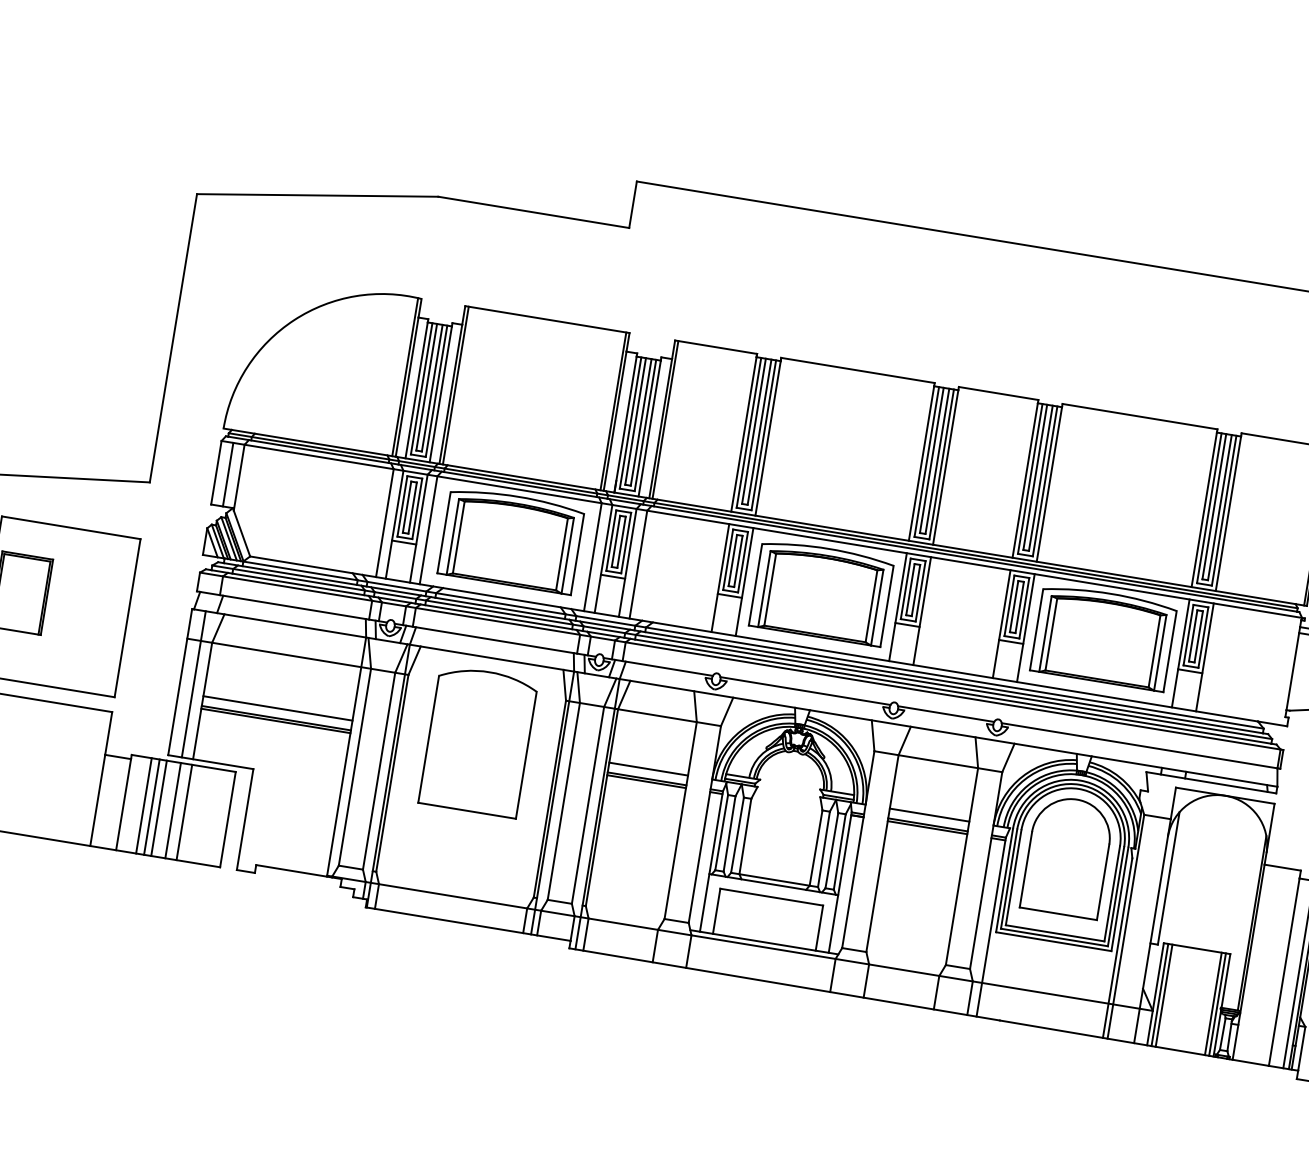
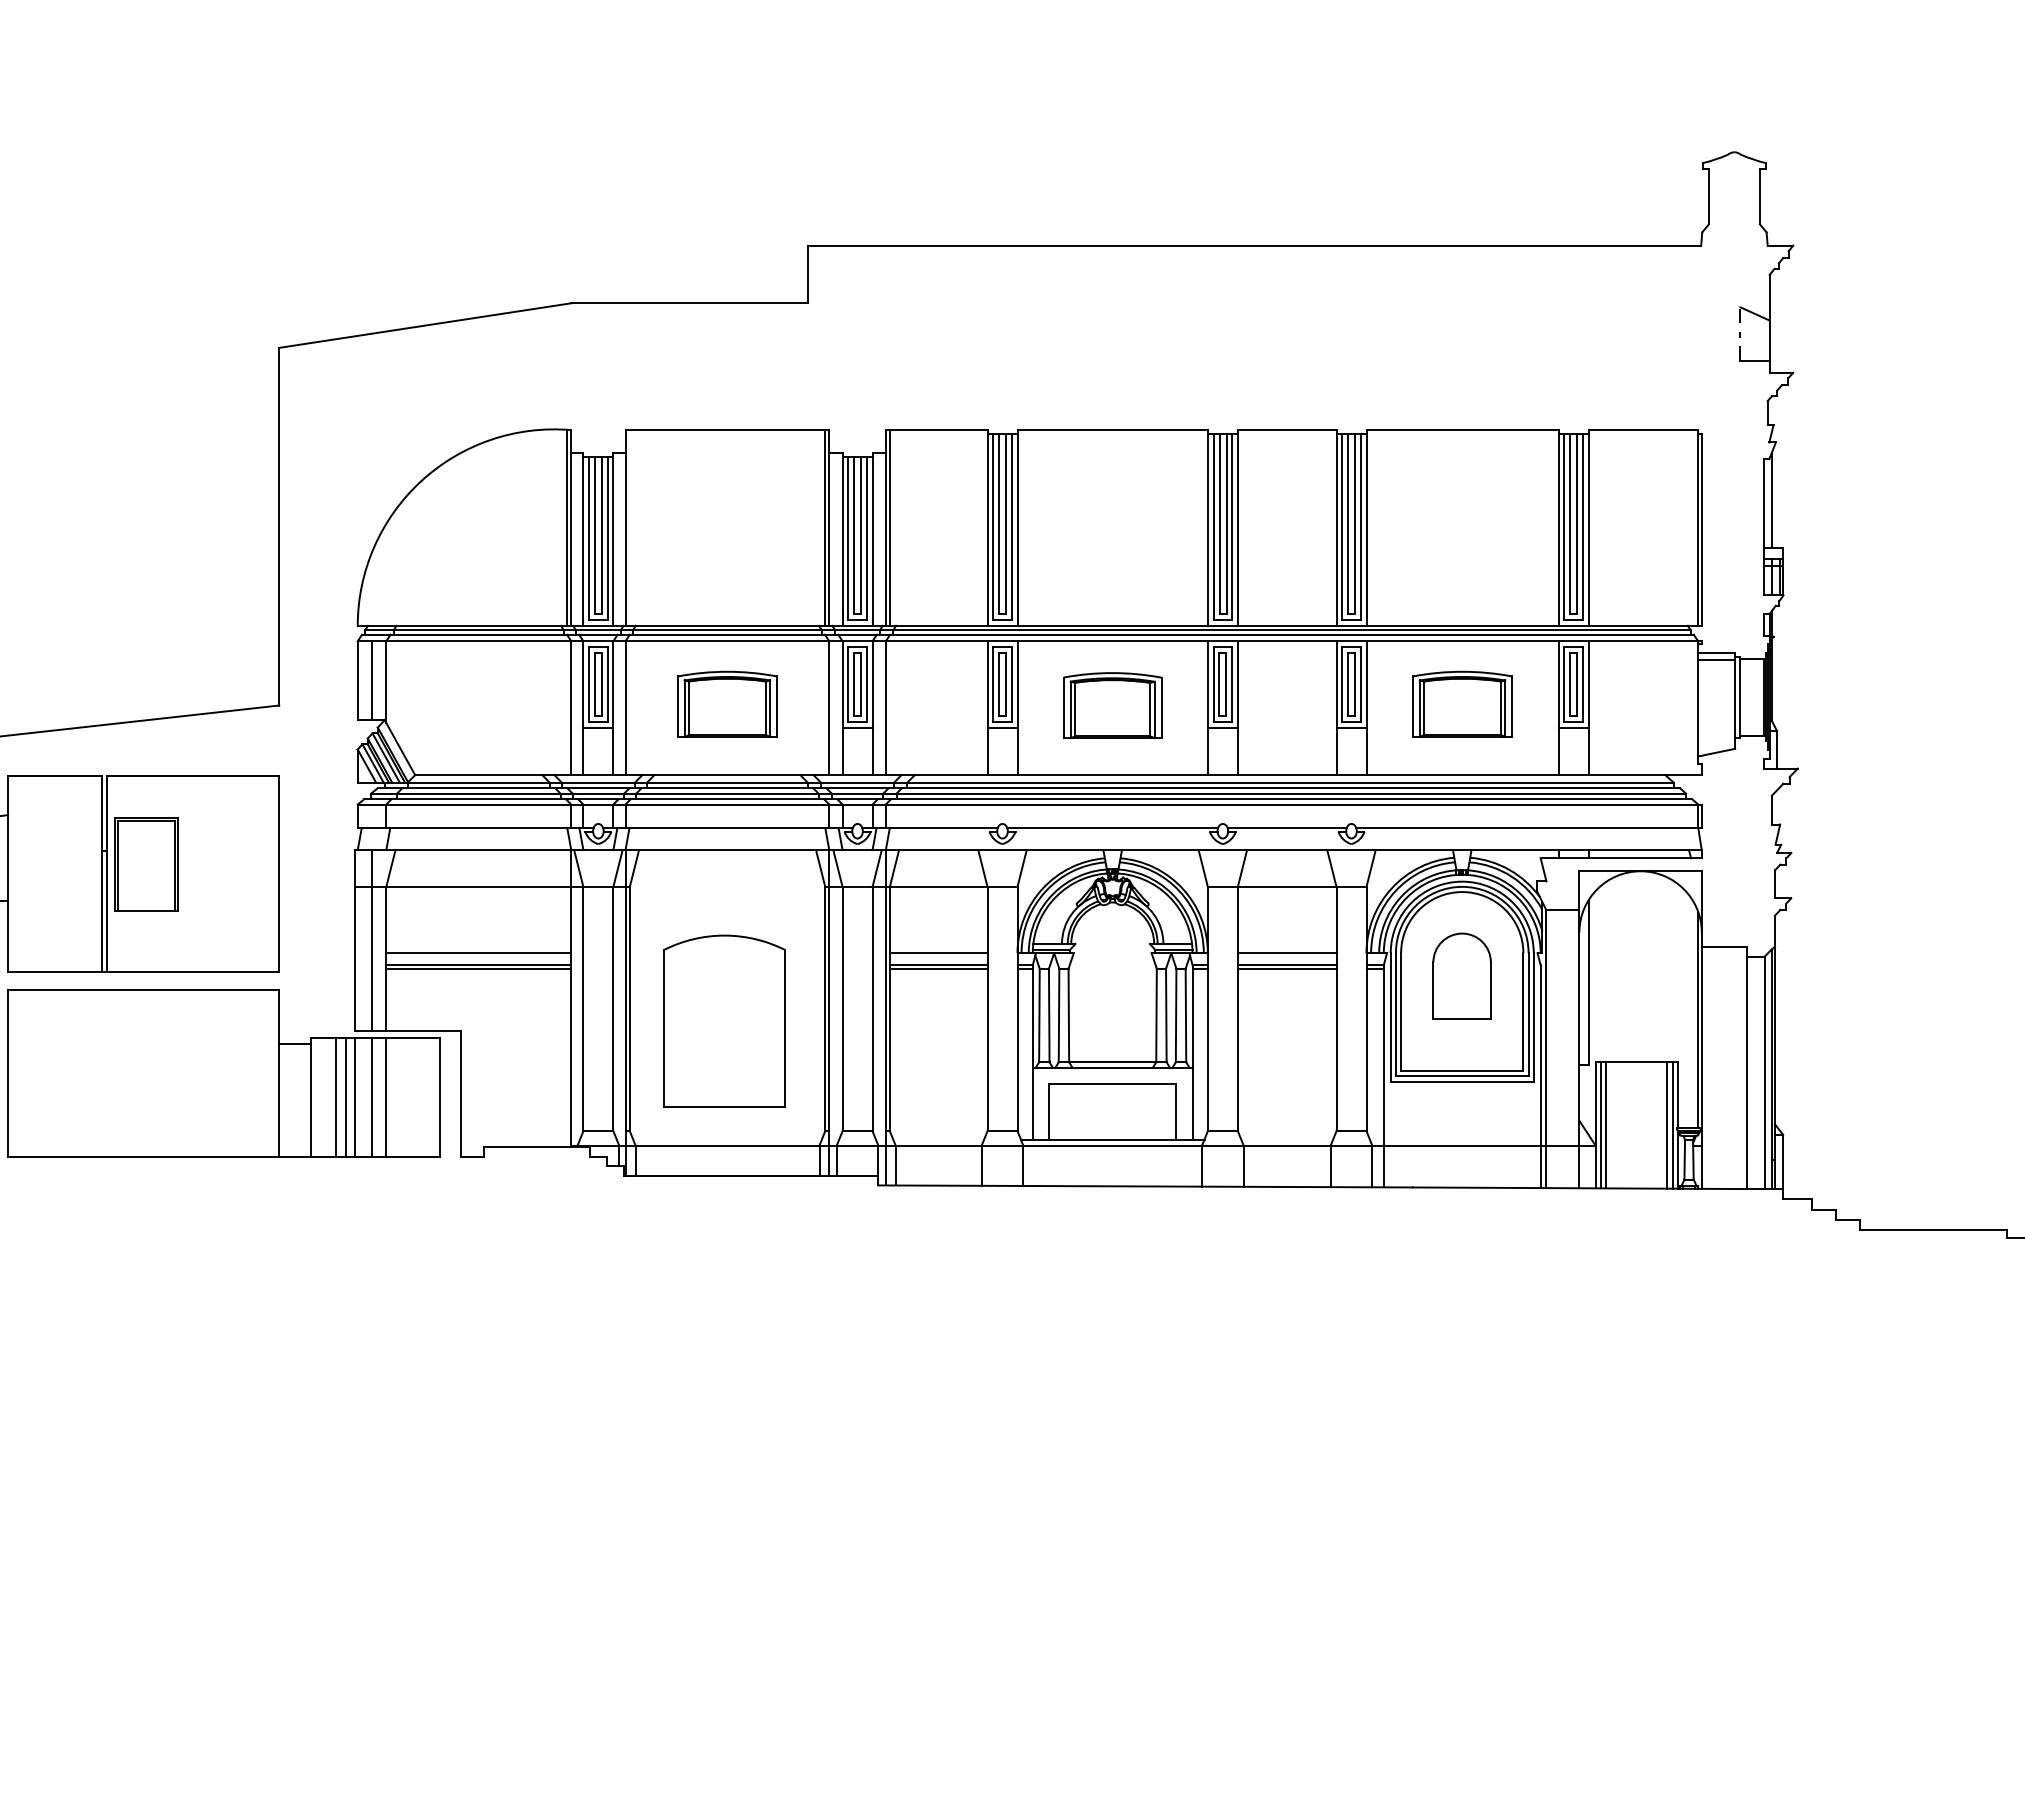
line: (455, 385) -> (629, 527), removed
part: (511, 540) -> (727, 704), size x0.6
part: (821, 592) -> (1112, 705), size x0.6
part: (1103, 637) -> (1462, 704), size x0.6
part: (478, 740) -> (724, 1020), moved
part: (1067, 856) -> (1461, 975), size x0.6

